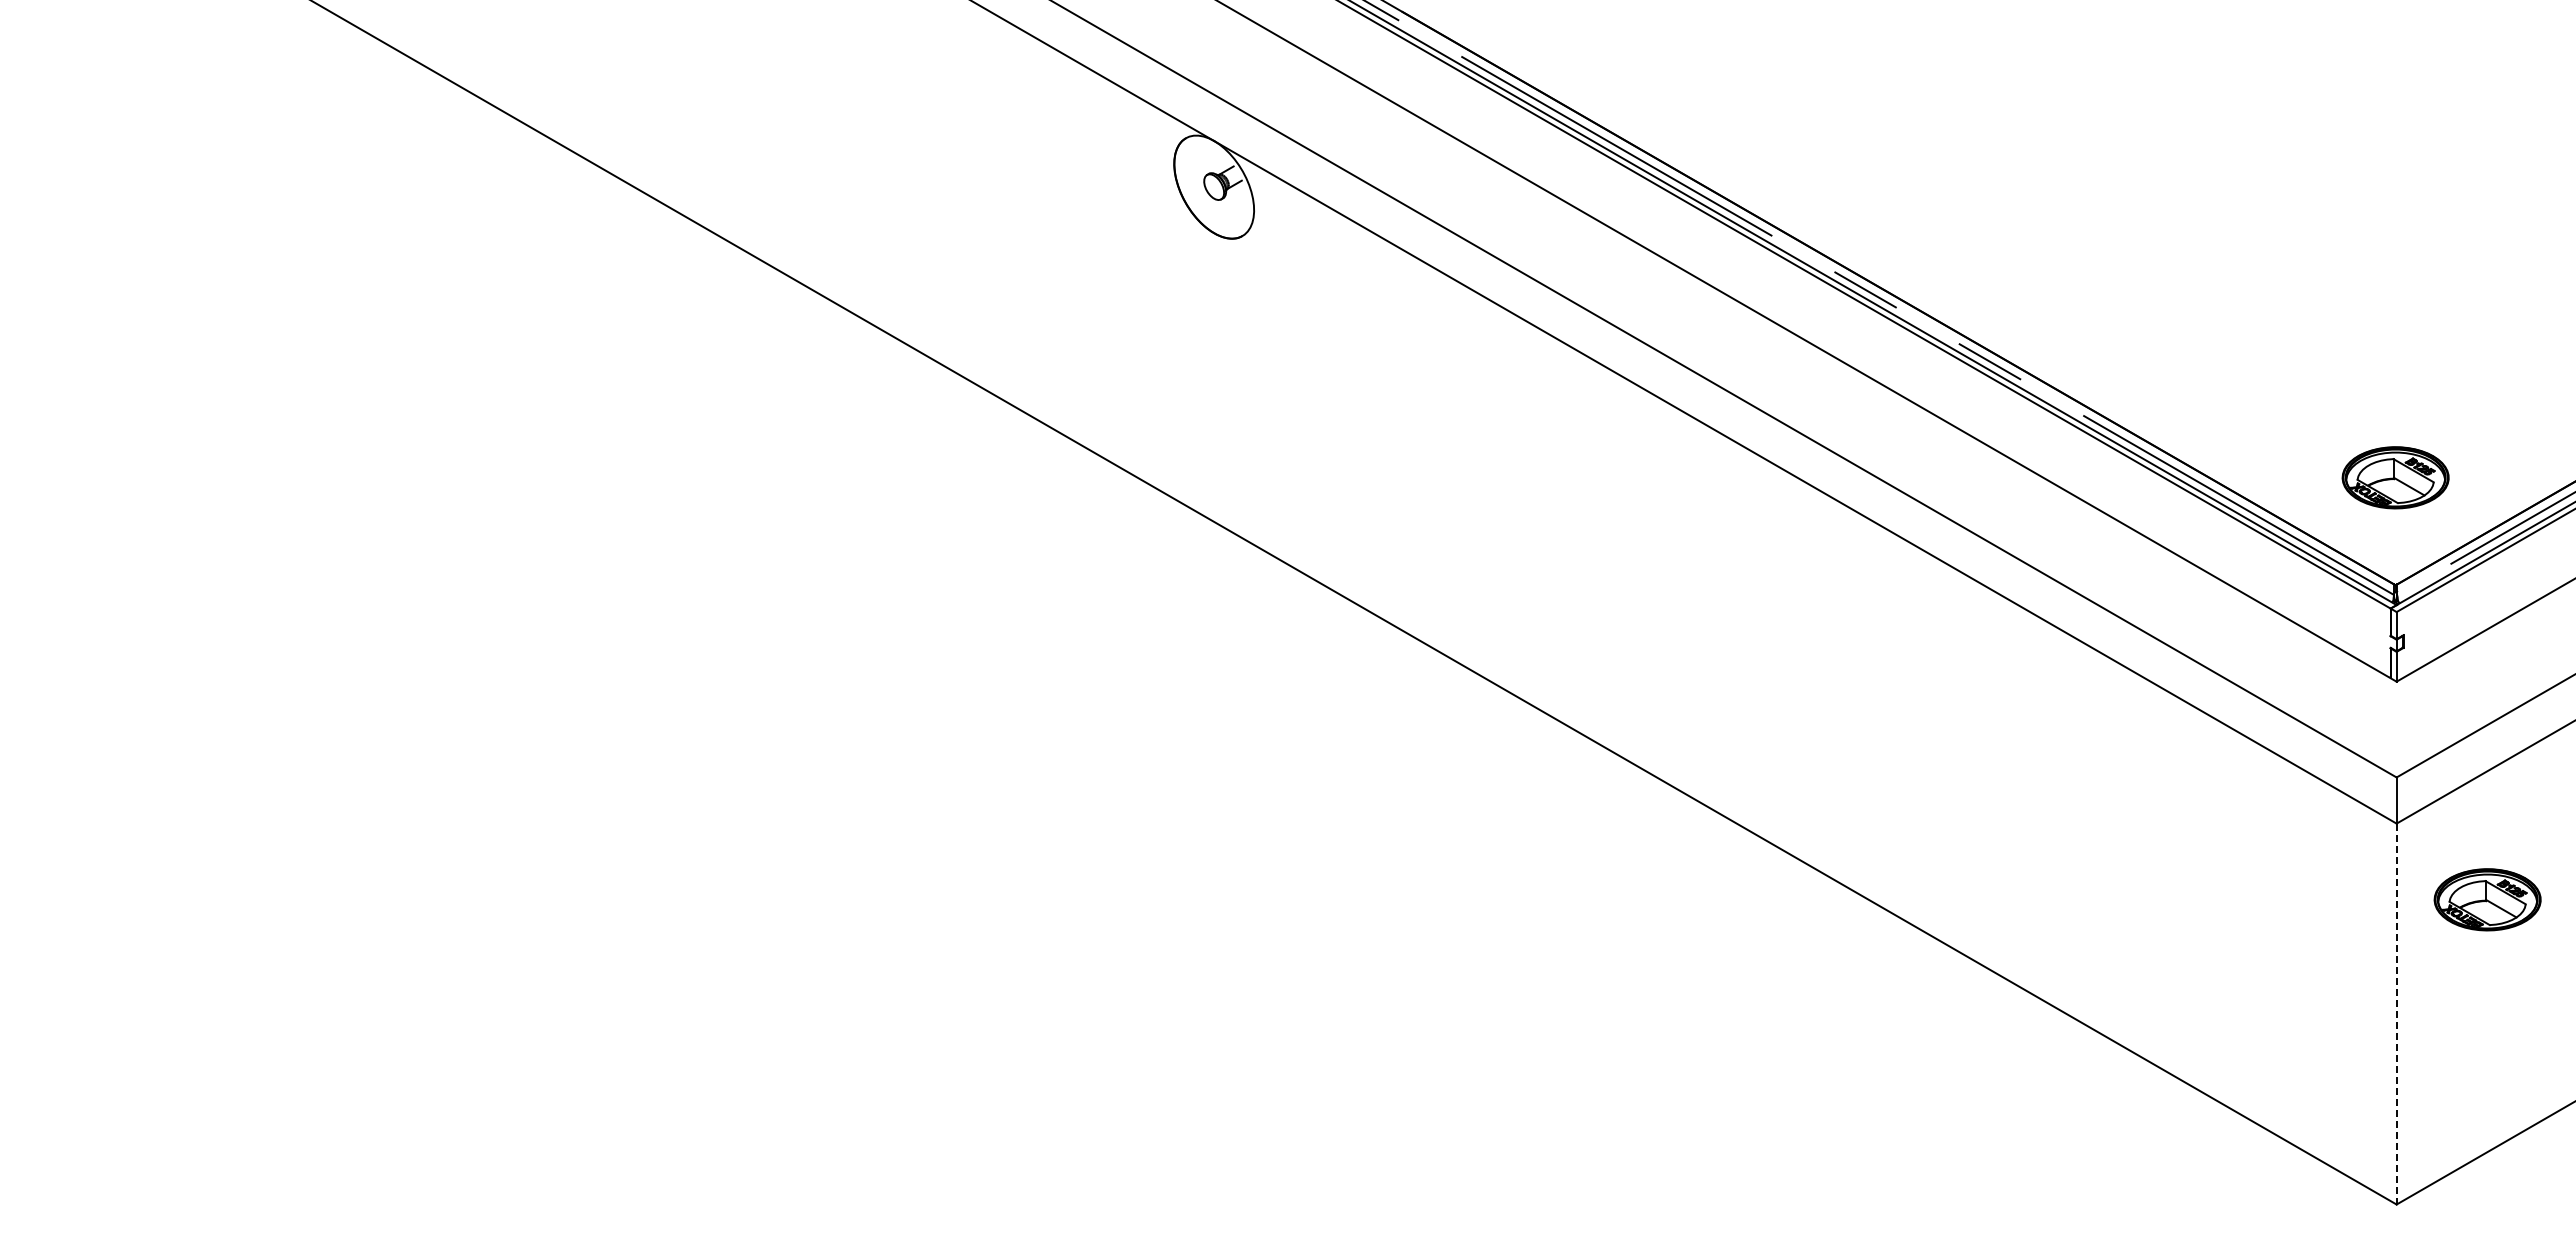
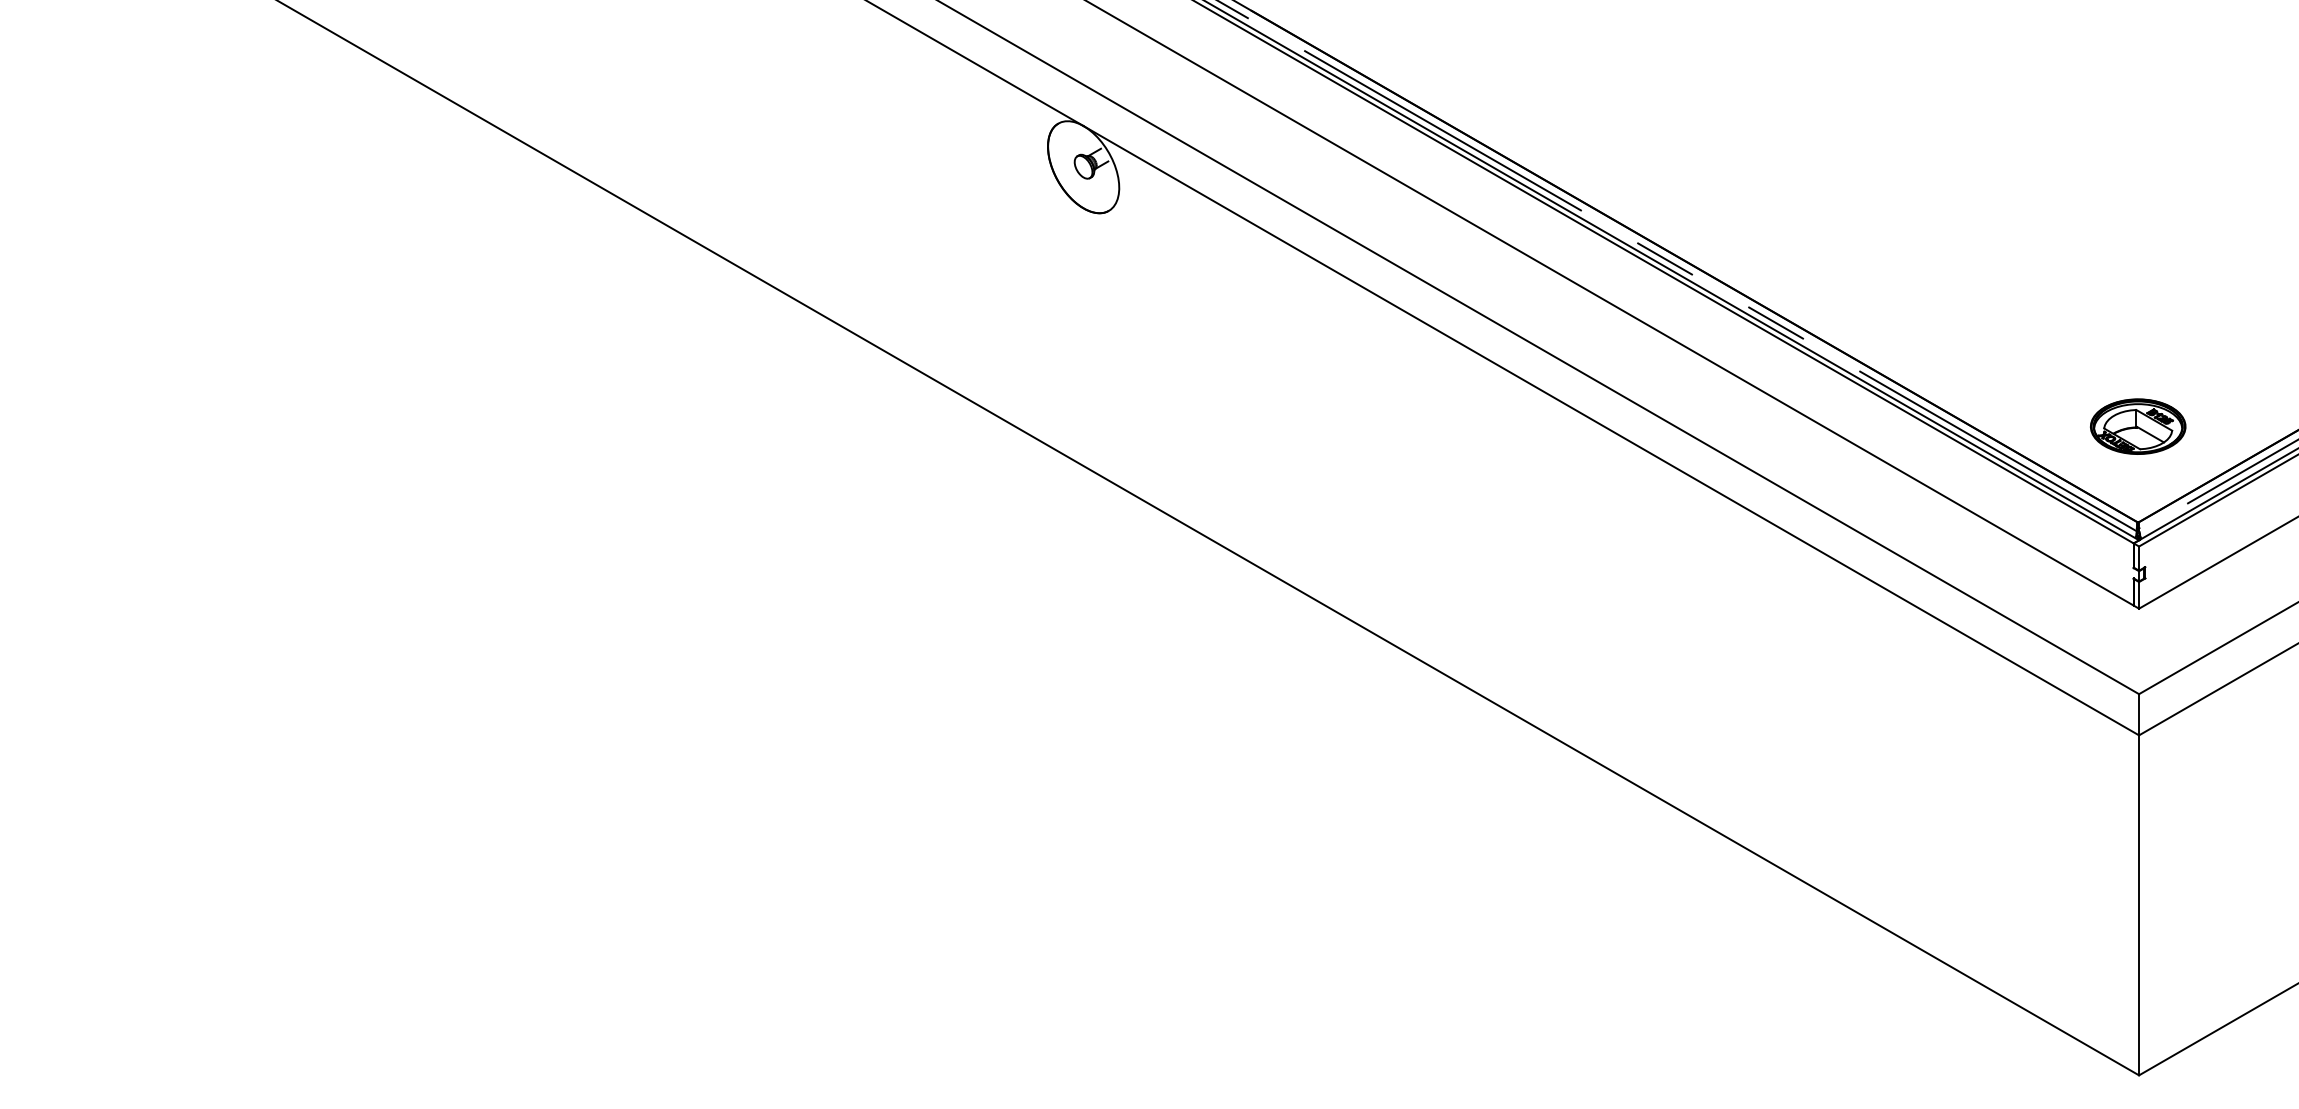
part: (2487, 899) -> (2220, 803), removed
line: (2396, 1014) -> (2138, 905), dashed -> solid

